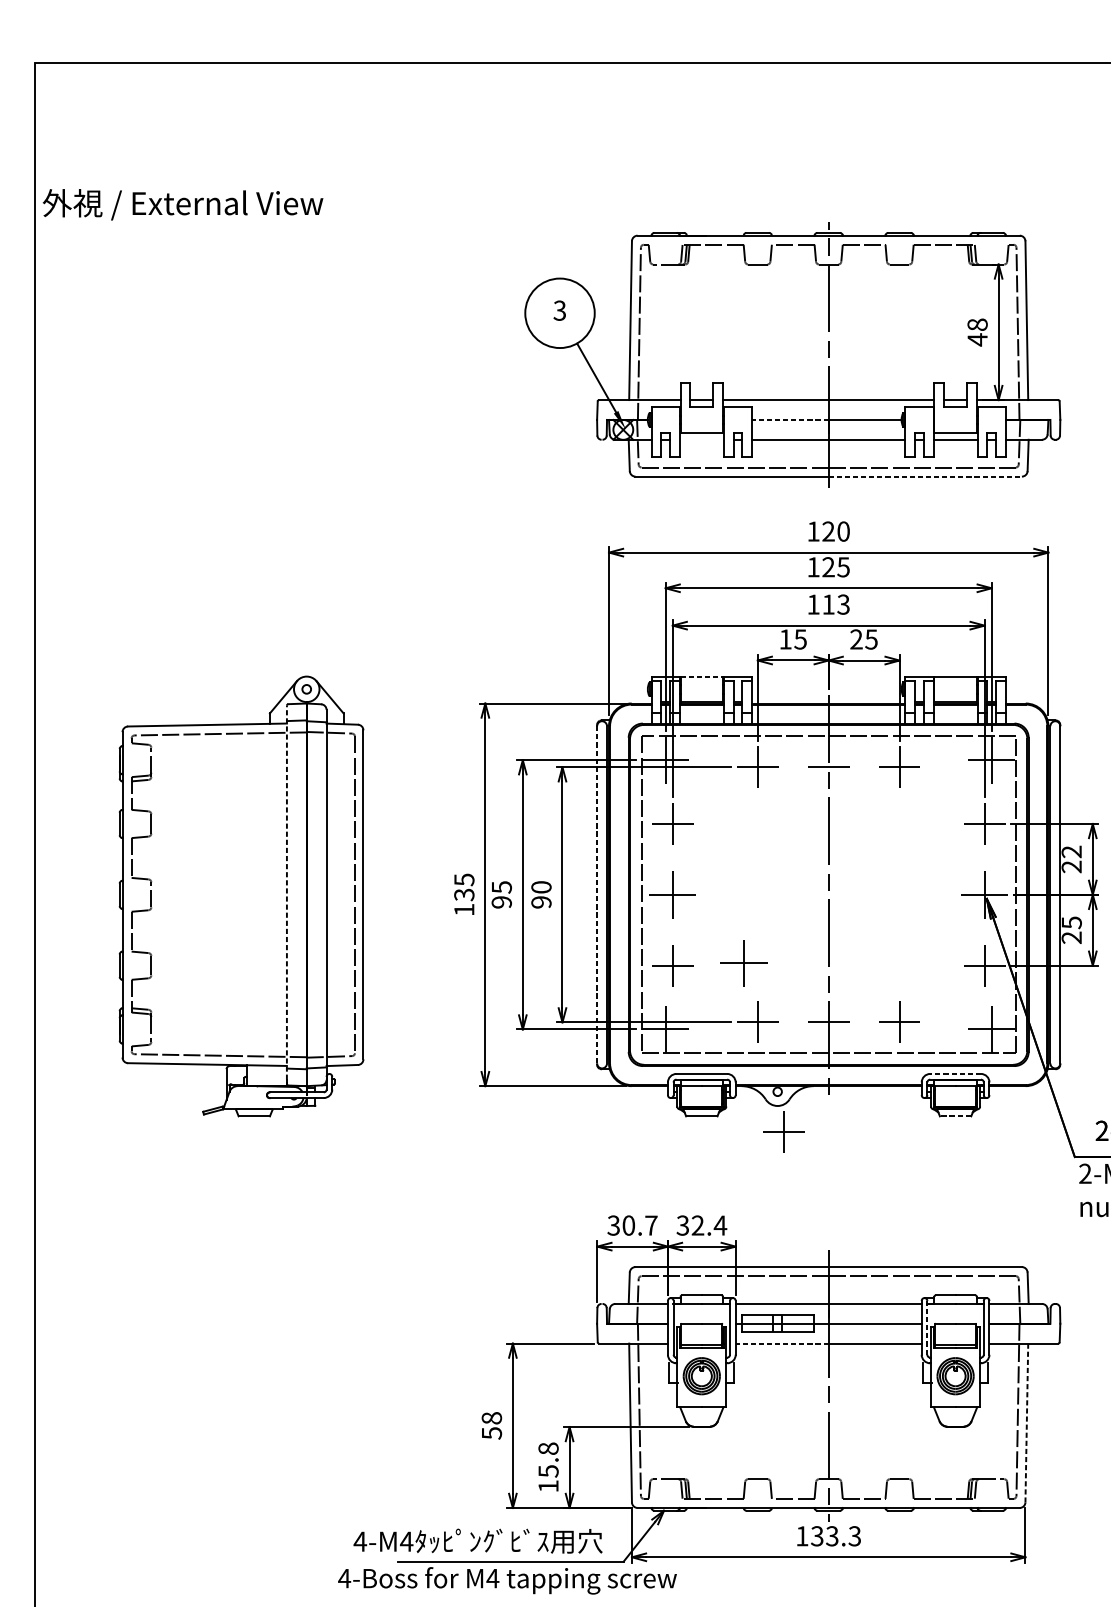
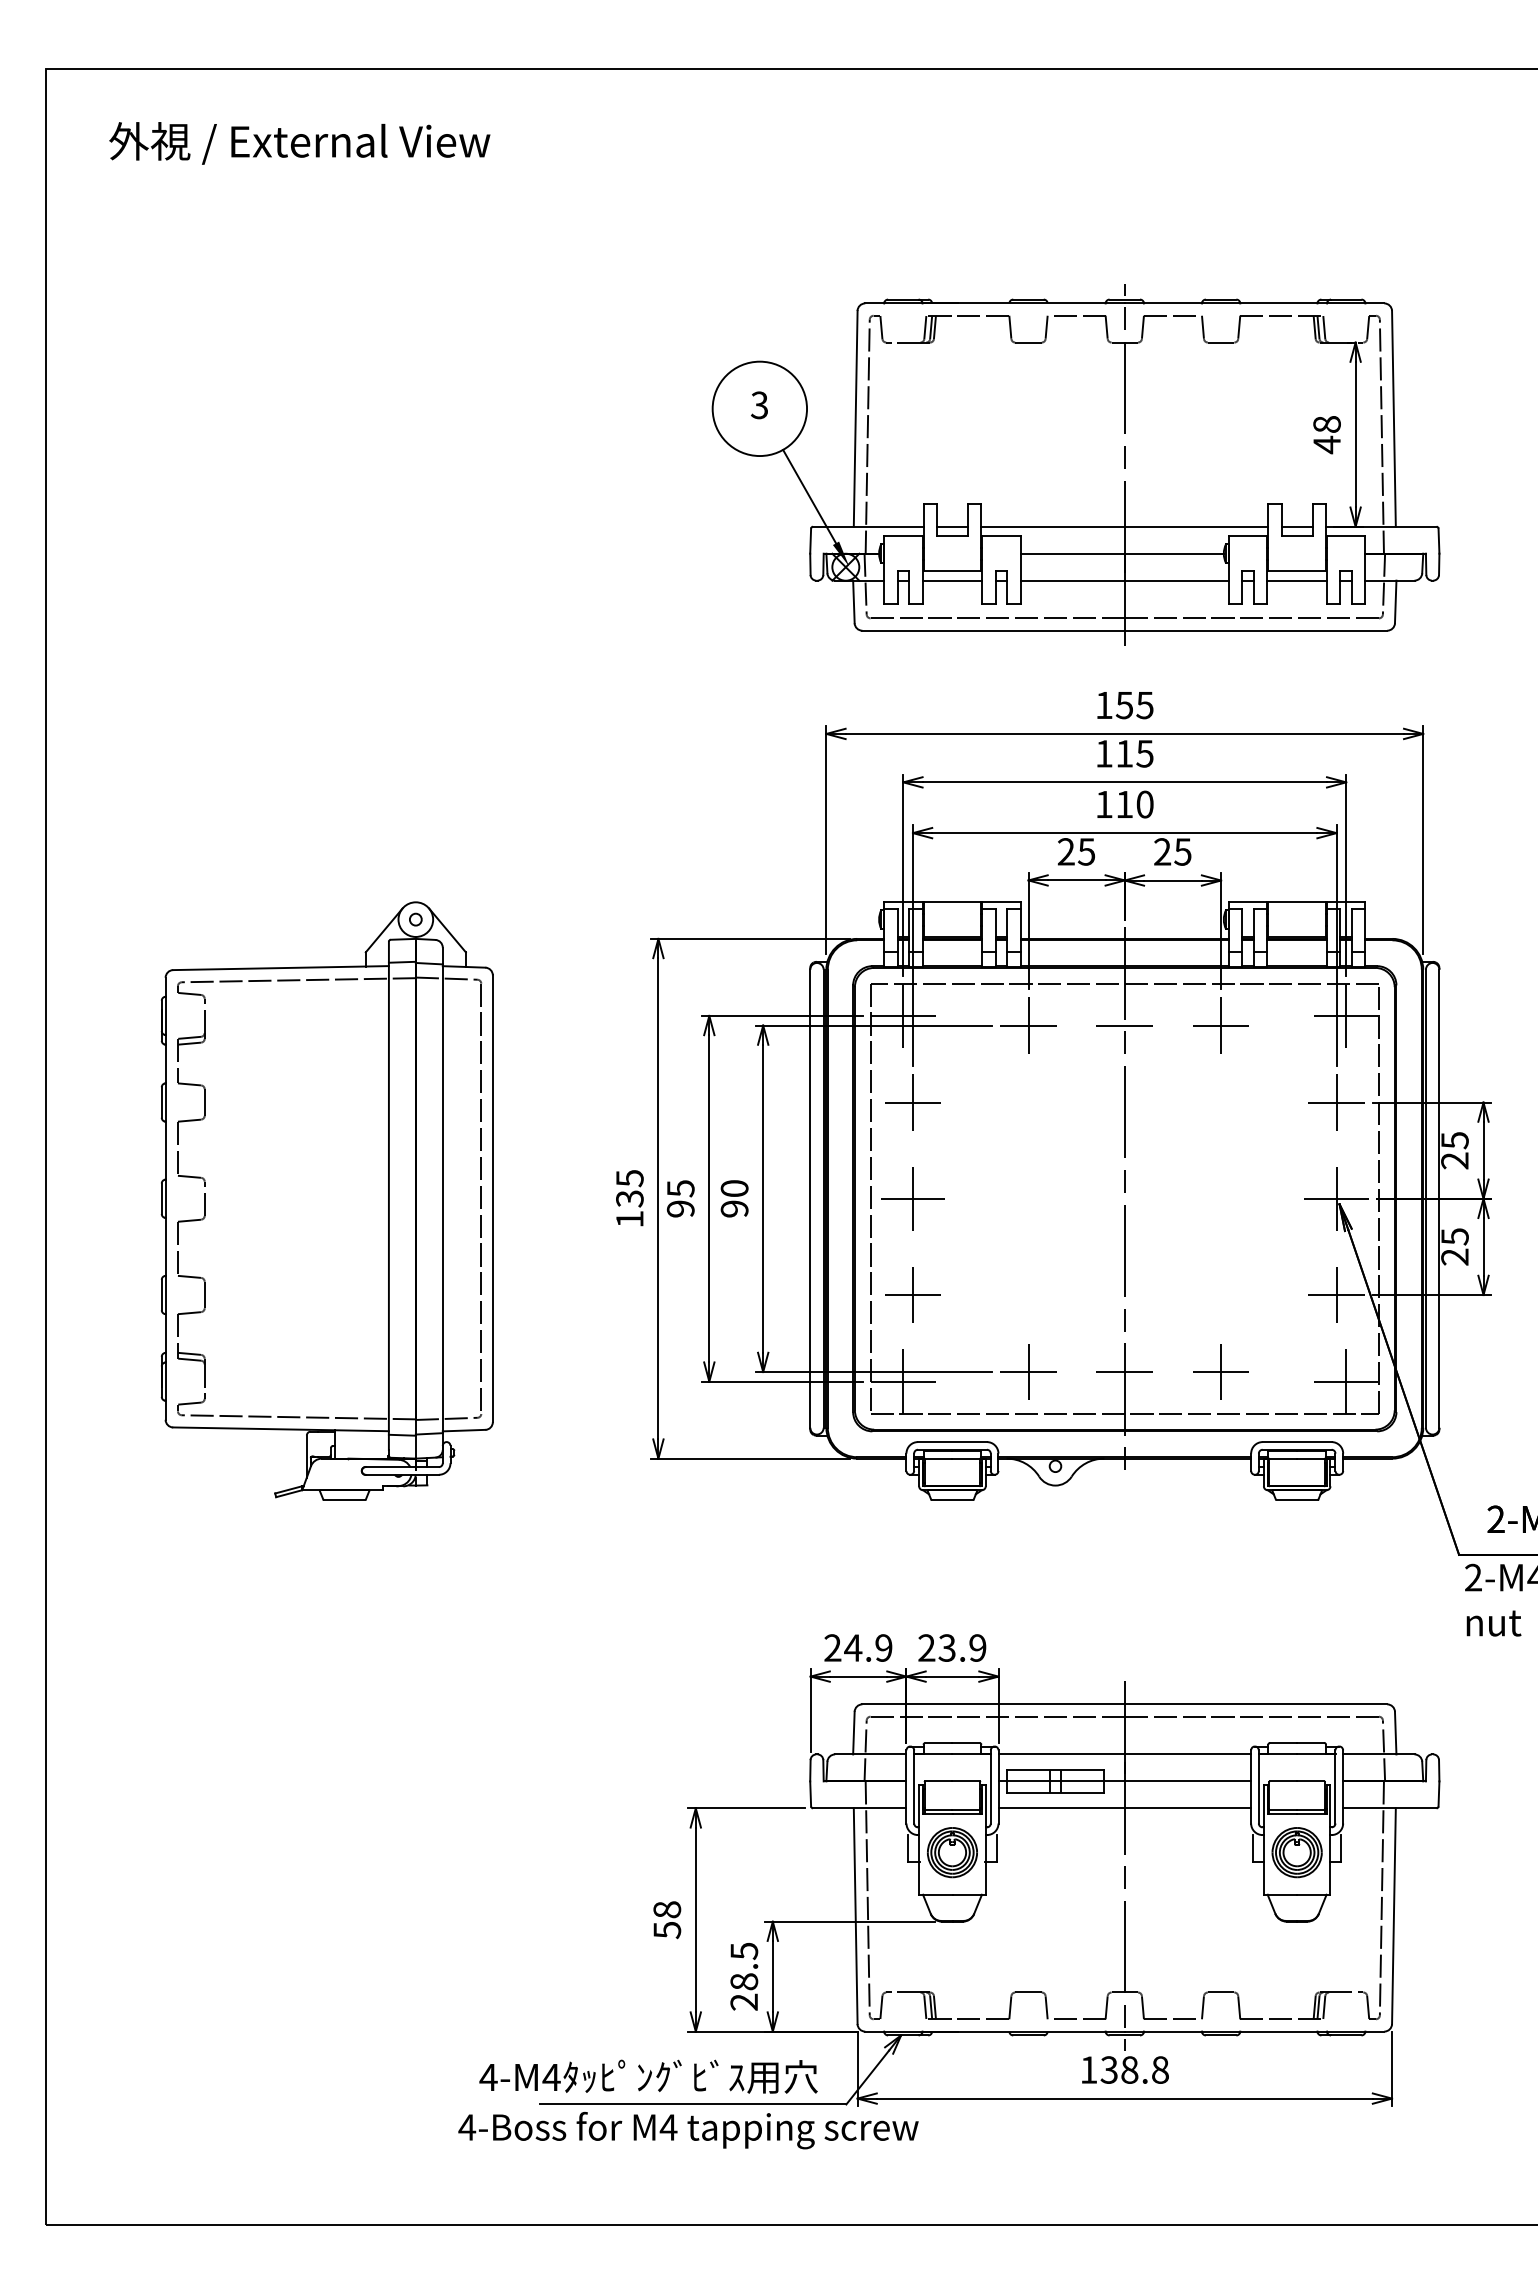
text: (182, 204) -> (299, 143), moved
line: (790, 419) -> (1072, 553), dashed -> solid
line: (701, 439) -> (952, 580), added
line: (925, 476) -> (1256, 630), dashed -> solid
text: (835, 531) -> (1134, 705), 120 -> 155
text: (828, 567) -> (1124, 753), 125 -> 115
text: (843, 604) -> (1144, 804), 113 -> 110
text: (785, 639) -> (1065, 851), 15 -> 25
line: (701, 676) -> (952, 902), dashed -> solid
text: (1071, 851) -> (1454, 1140), 22 -> 25
line: (286, 892) -> (388, 1195), dashed -> solid
line: (597, 895) -> (810, 1199), dashed -> solid
part: (743, 963) -> (1009, 1291), removed
line: (955, 1074) -> (1296, 1442), dashed -> solid
line: (955, 1116) -> (1297, 1499), dashed -> solid
part: (783, 1131) -> (1063, 1520), removed
text: (632, 1225) -> (858, 1647), 30.7 -> 24.9
text: (701, 1225) -> (952, 1647), 32.4 -> 23.9
line: (927, 1327) -> (1258, 1786), dashed -> solid
line: (782, 1343) -> (1061, 1808), dashed -> solid
line: (1026, 1423) -> (1393, 1916), dashed -> solid
text: (548, 1467) -> (744, 1976), 15.8 -> 28.5
text: (843, 1535) -> (1144, 2069), 133.3 -> 138.8

